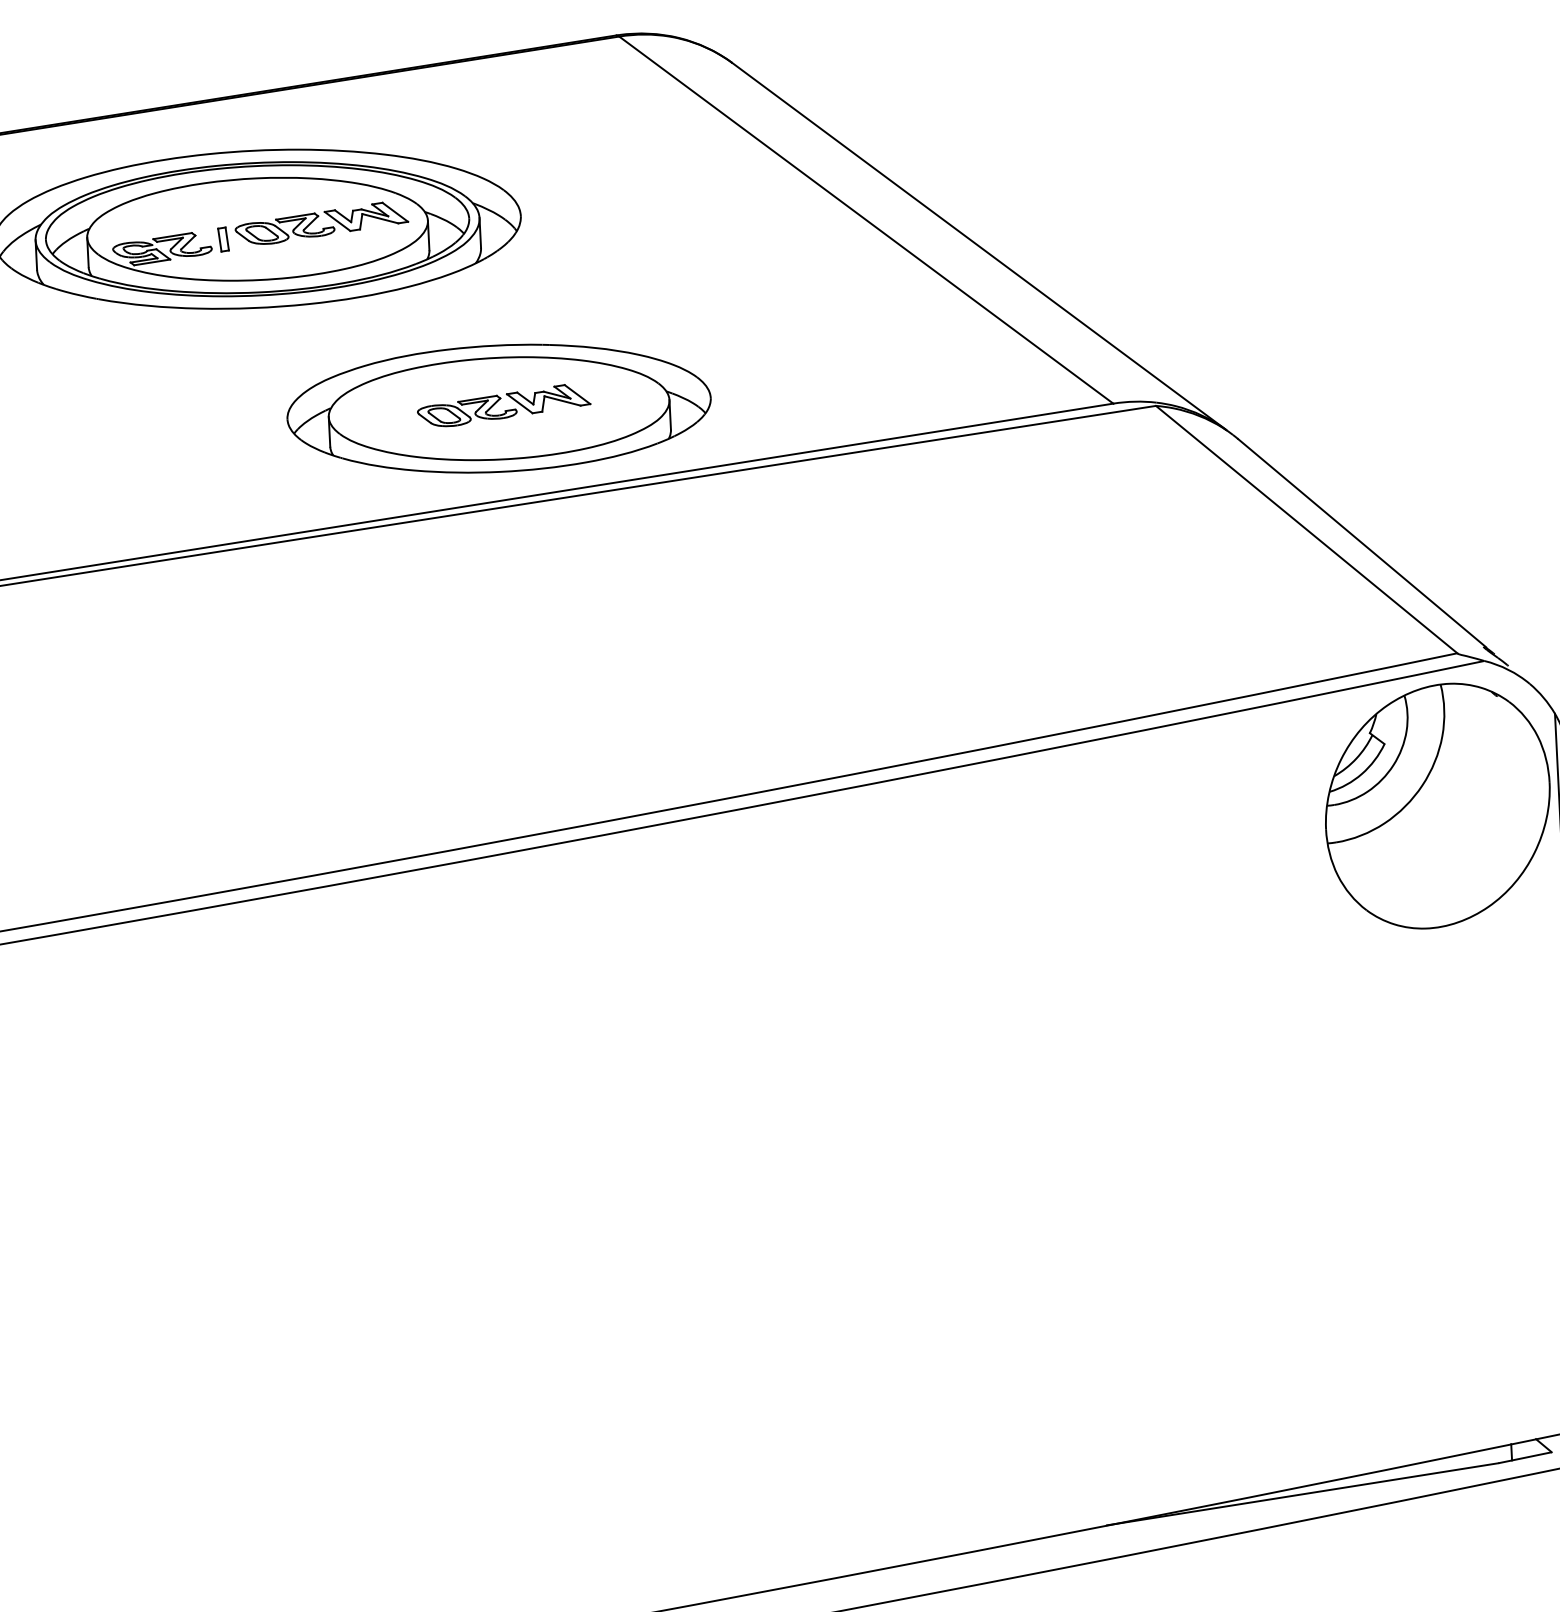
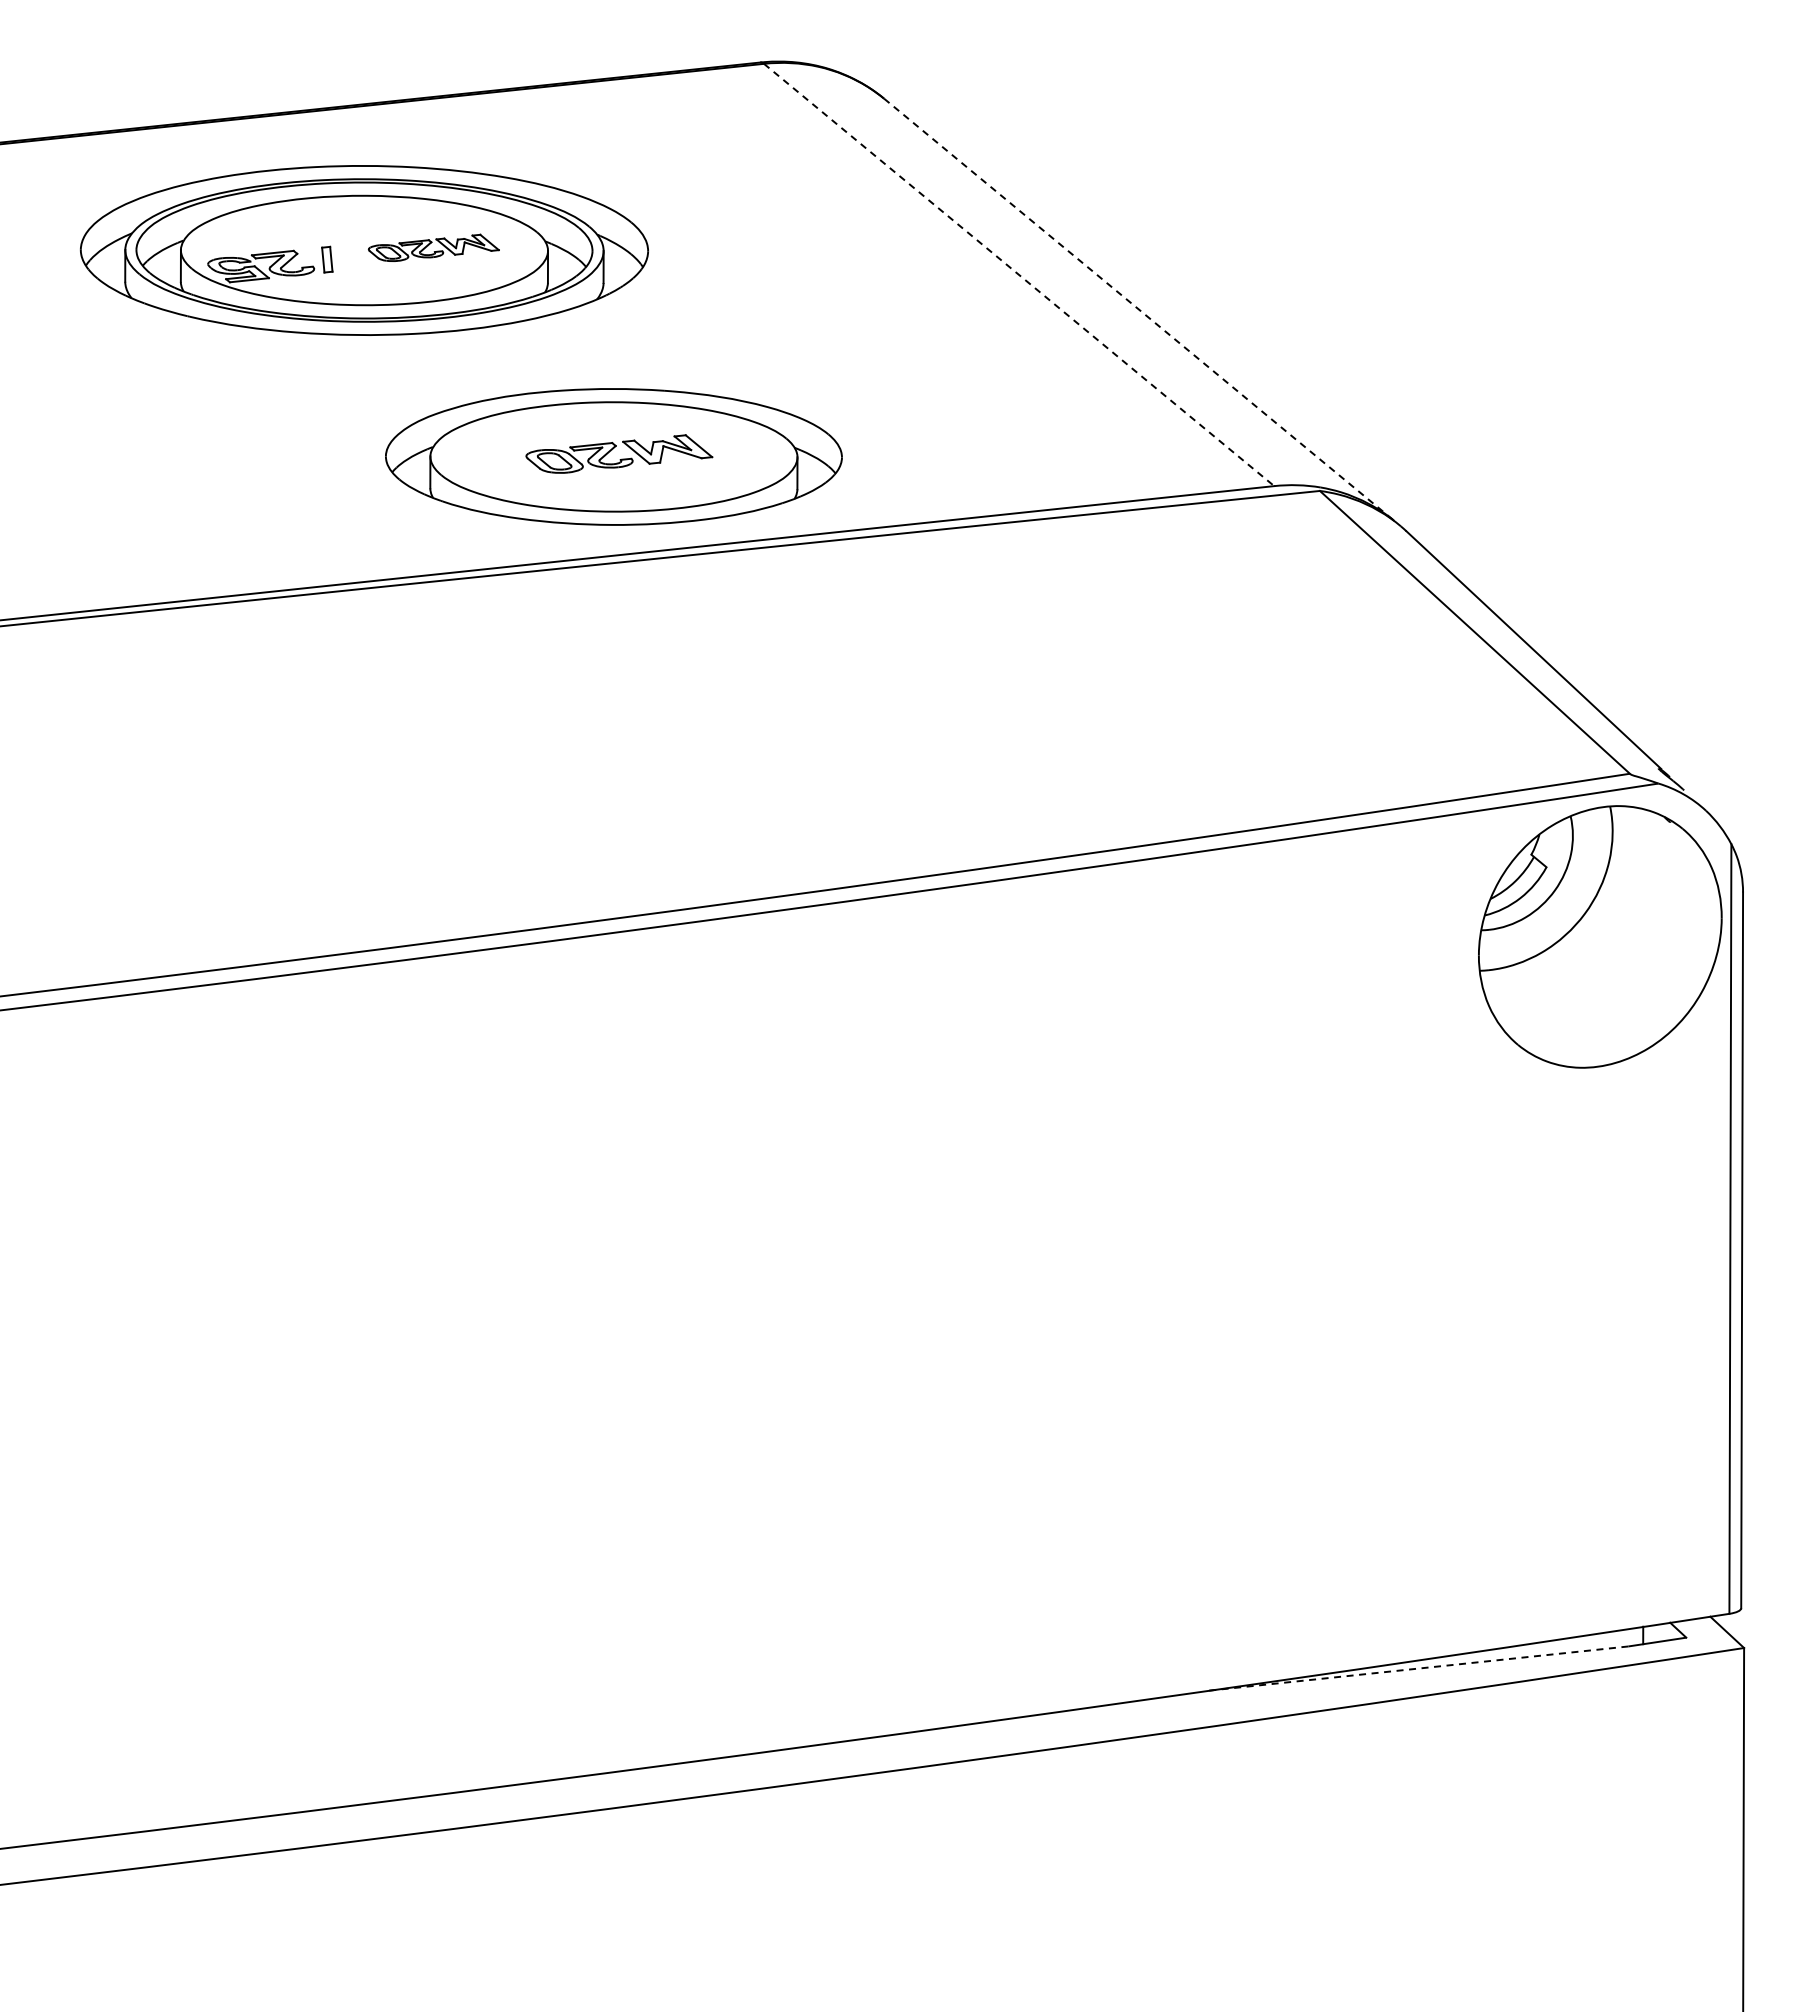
line: (866, 220) -> (1019, 275), solid -> dashed
part: (321, 223) -> (433, 247), size x0.7
line: (979, 247) -> (1139, 310), solid -> dashed
line: (1301, 1494) -> (1415, 1668), solid -> dashed

